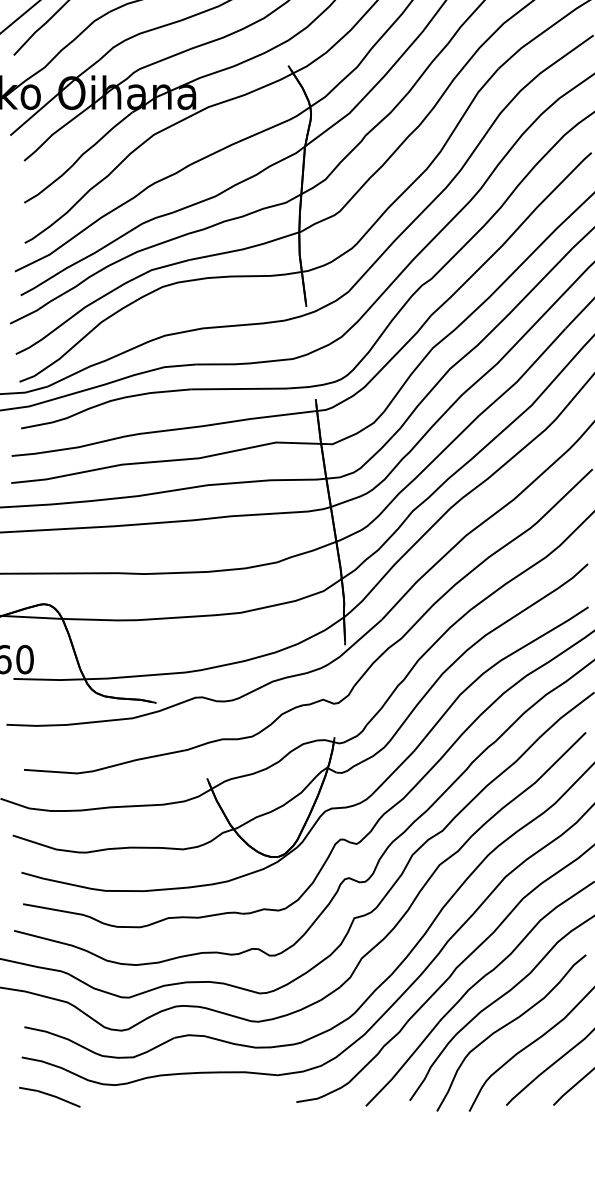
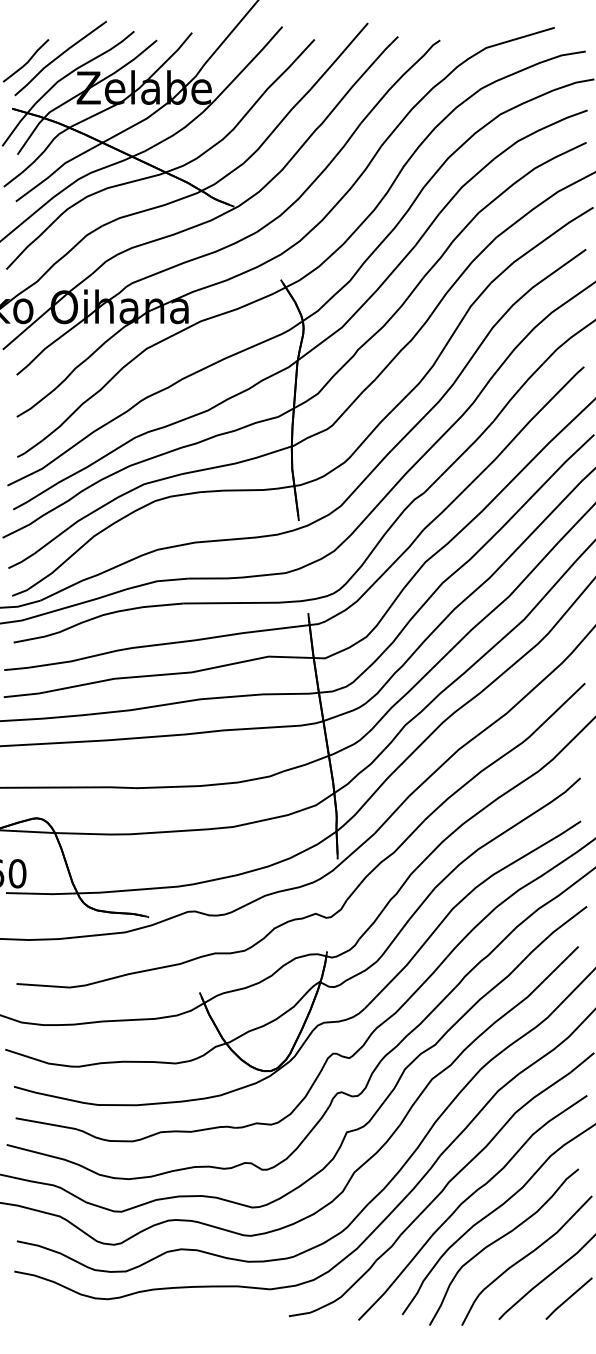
part: (49, 1097) -> (42, 1311), removed

